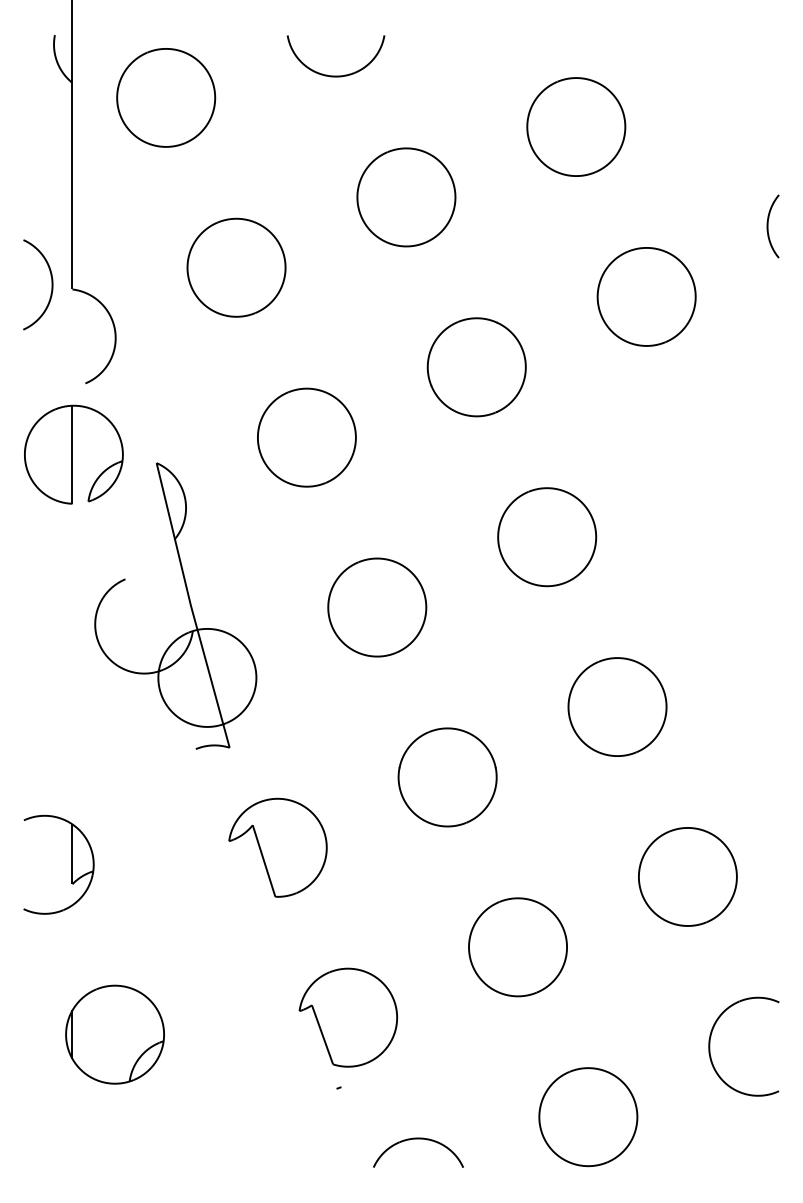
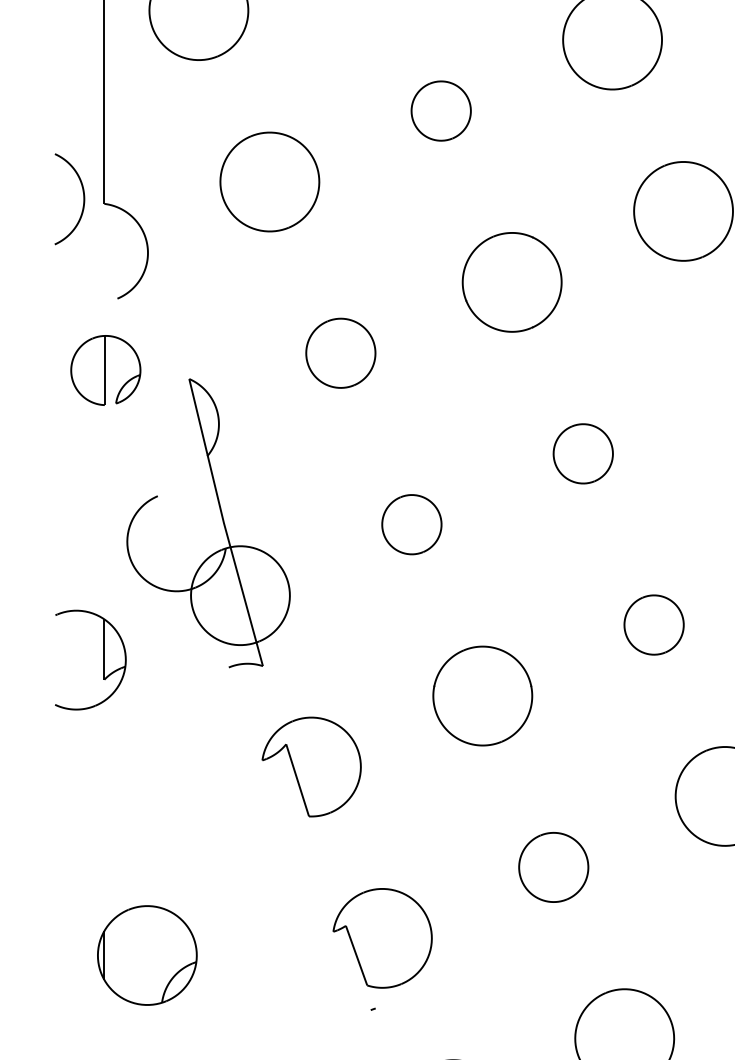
part: (406, 197) -> (441, 111), size x0.6
part: (306, 437) -> (340, 353), size x0.7
part: (73, 454) -> (105, 370), size x0.7
part: (547, 537) -> (583, 454), size x0.6
part: (377, 607) -> (412, 524), size x0.6
part: (617, 706) -> (654, 624), size x0.6
part: (71, 864) -> (103, 659), moved
part: (517, 947) -> (553, 867), size x0.7

